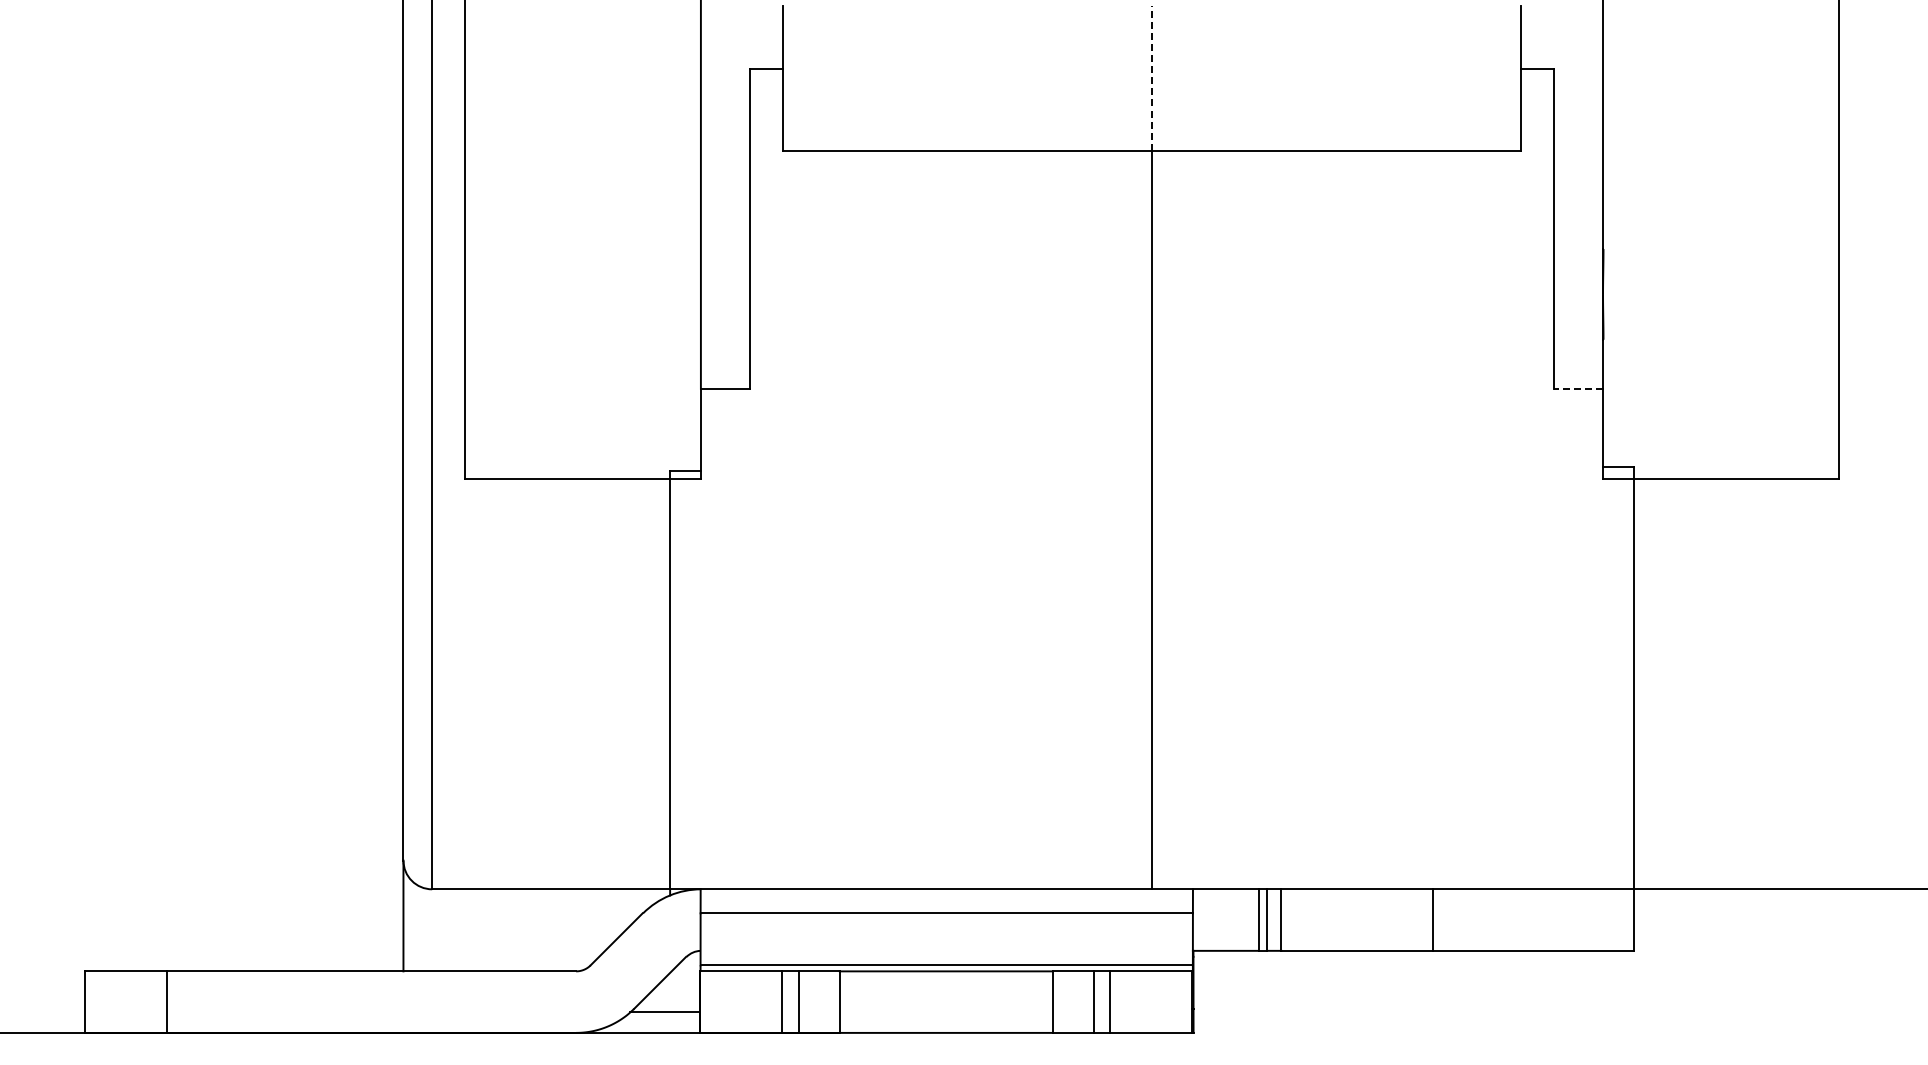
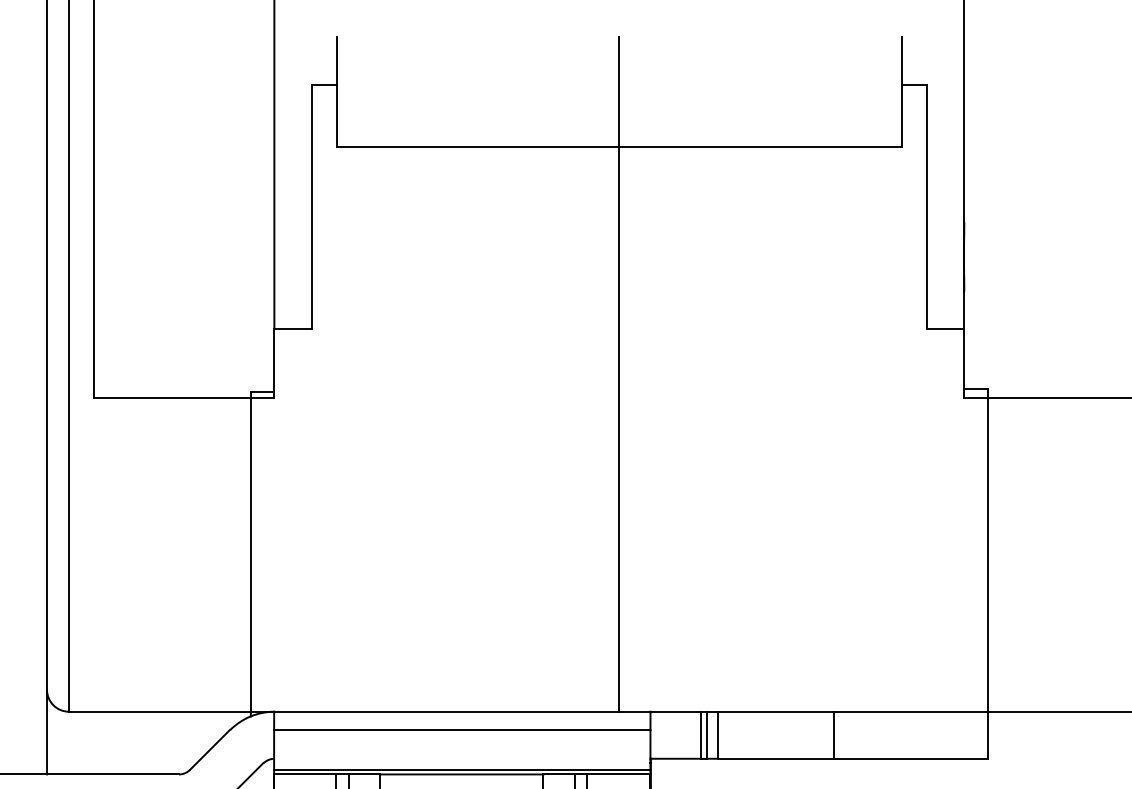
line: (1152, 78) -> (619, 91), dashed -> solid
line: (1578, 388) -> (945, 328), dashed -> solid

